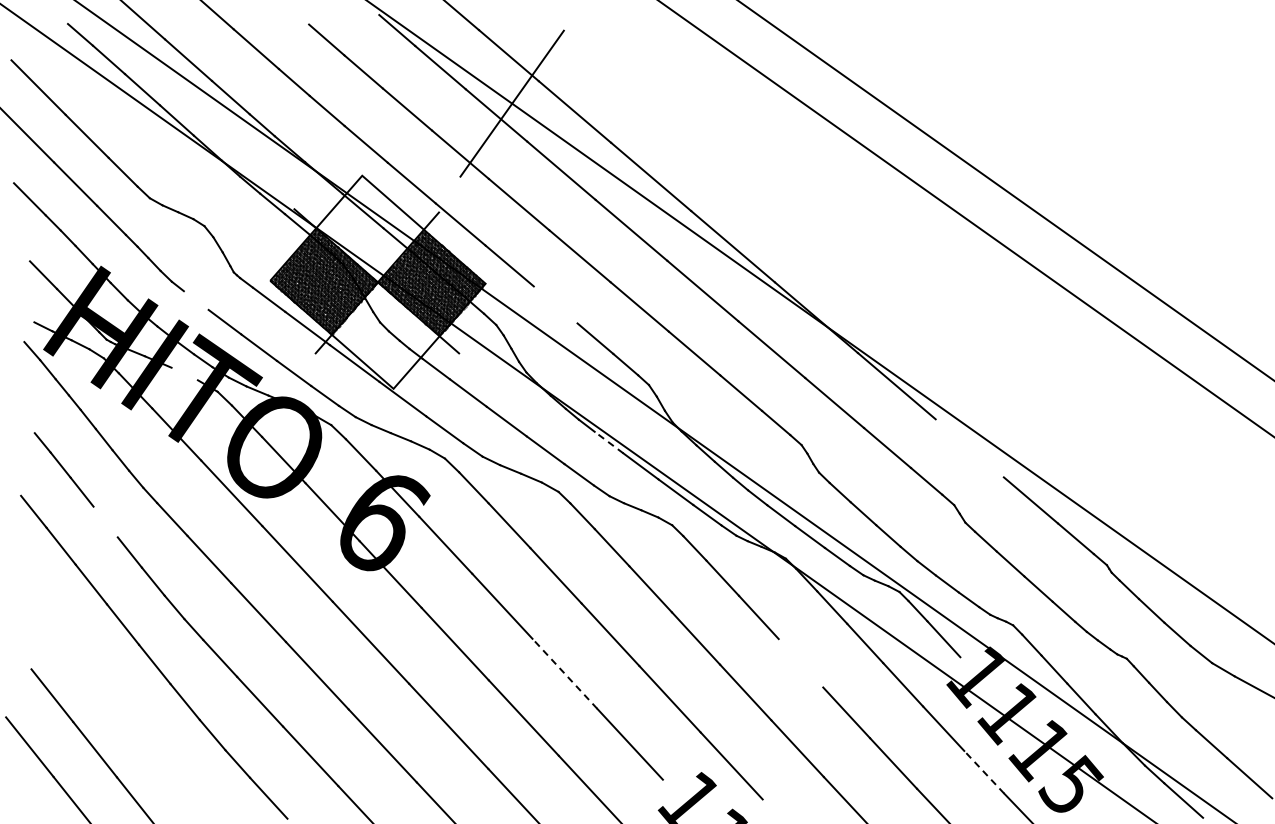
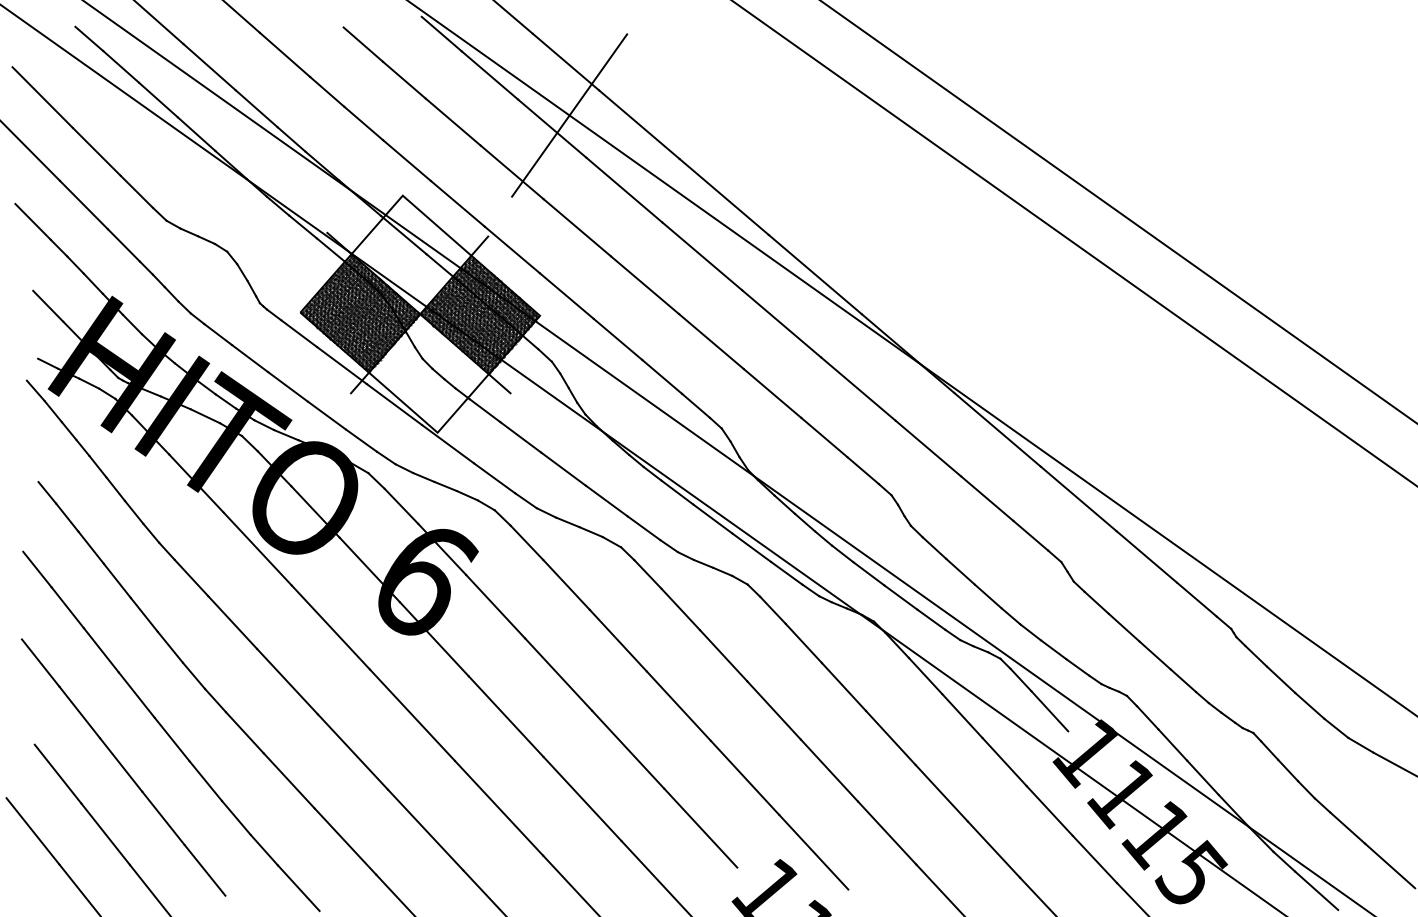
line: (195, 300) -> (217, 334), added
line: (555, 304) -> (617, 338), added
line: (184, 373) -> (205, 415), added
line: (609, 442) -> (677, 492), dashed -> solid
line: (969, 448) -> (1078, 499), added
line: (105, 521) -> (117, 580), added
line: (800, 663) -> (890, 738), added
line: (564, 673) -> (627, 749), dashed -> solid
line: (110, 689) -> (122, 767), added
line: (983, 771) -> (1093, 858), dashed -> solid

